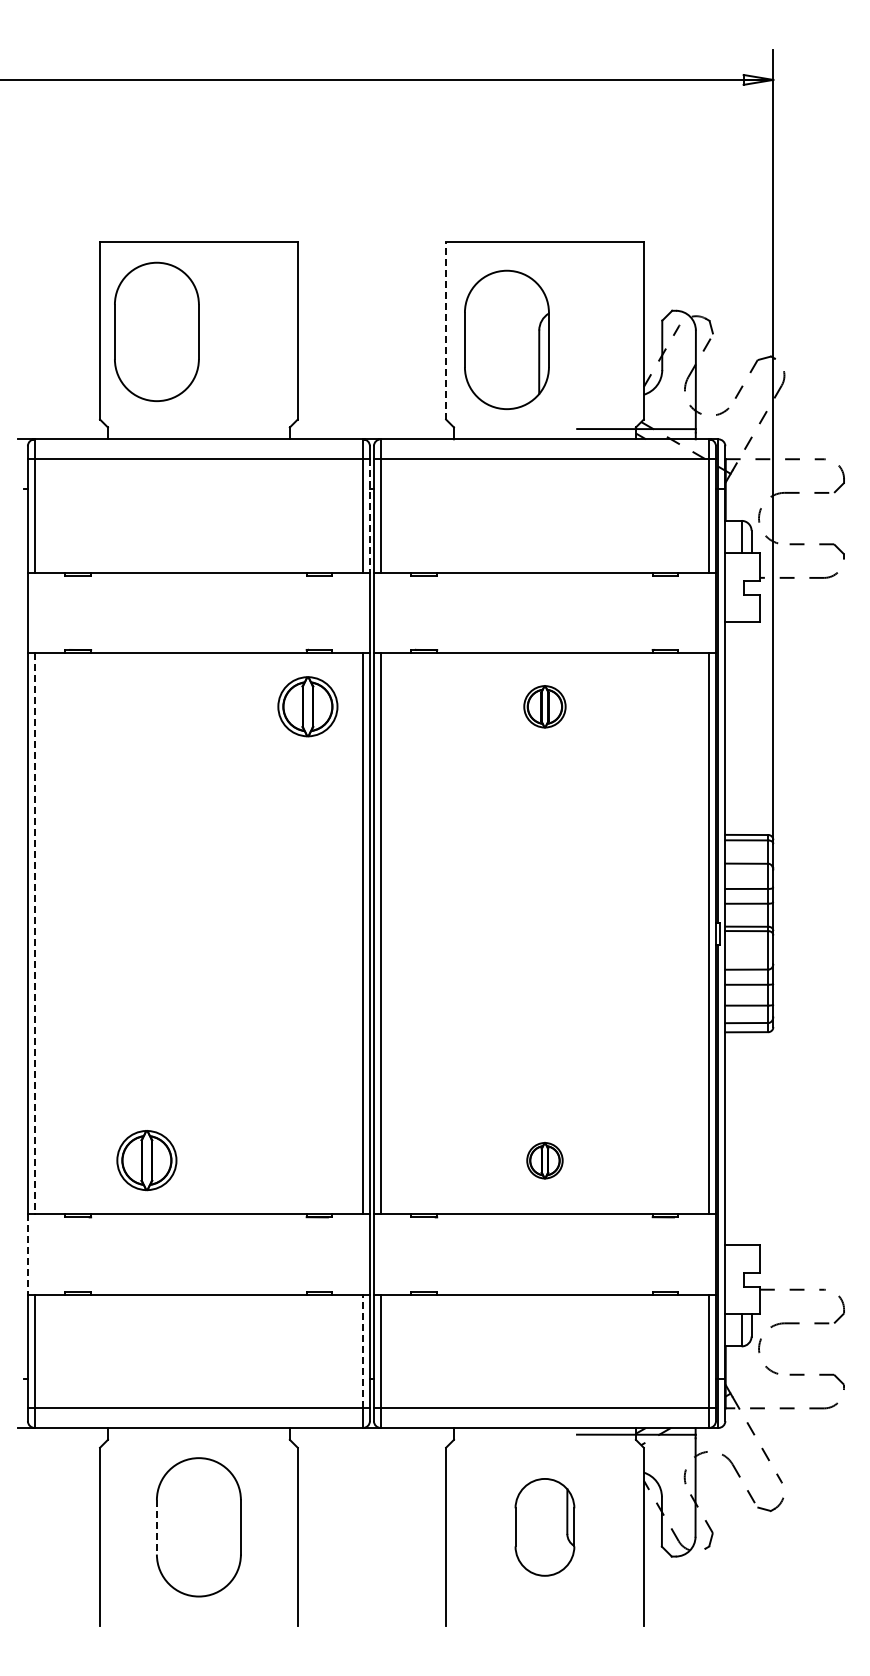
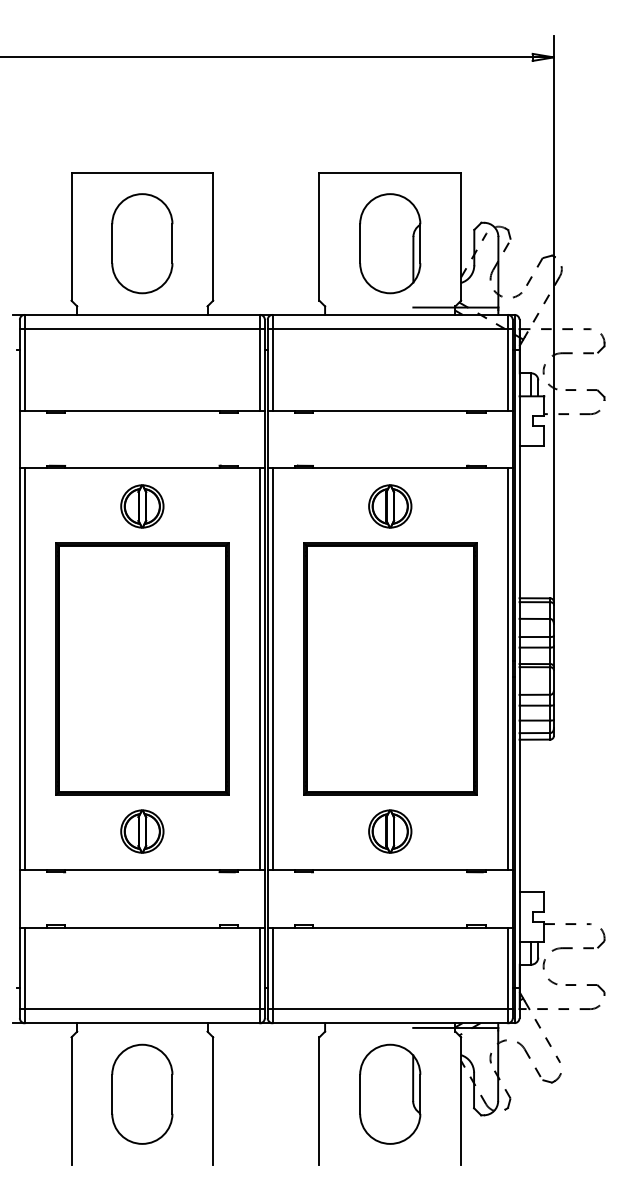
line: (446, 330) -> (319, 236), dashed -> solid
part: (156, 331) -> (142, 243), moved
part: (506, 339) -> (389, 243), moved
line: (369, 515) -> (264, 369), dashed -> solid
part: (307, 706) -> (142, 506), moved
part: (544, 706) -> (389, 506), size x1.43
line: (34, 933) -> (24, 668), dashed -> solid
part: (198, 933) -> (142, 668), added
part: (544, 933) -> (389, 668), added
part: (146, 1160) -> (142, 831), moved
part: (544, 1160) -> (389, 831), size x1.67
line: (27, 1254) -> (19, 898), dashed -> solid
line: (363, 1351) -> (260, 968), dashed -> solid
line: (156, 1527) -> (111, 1094), dashed -> solid
part: (544, 1527) -> (389, 1094), size x1.43

